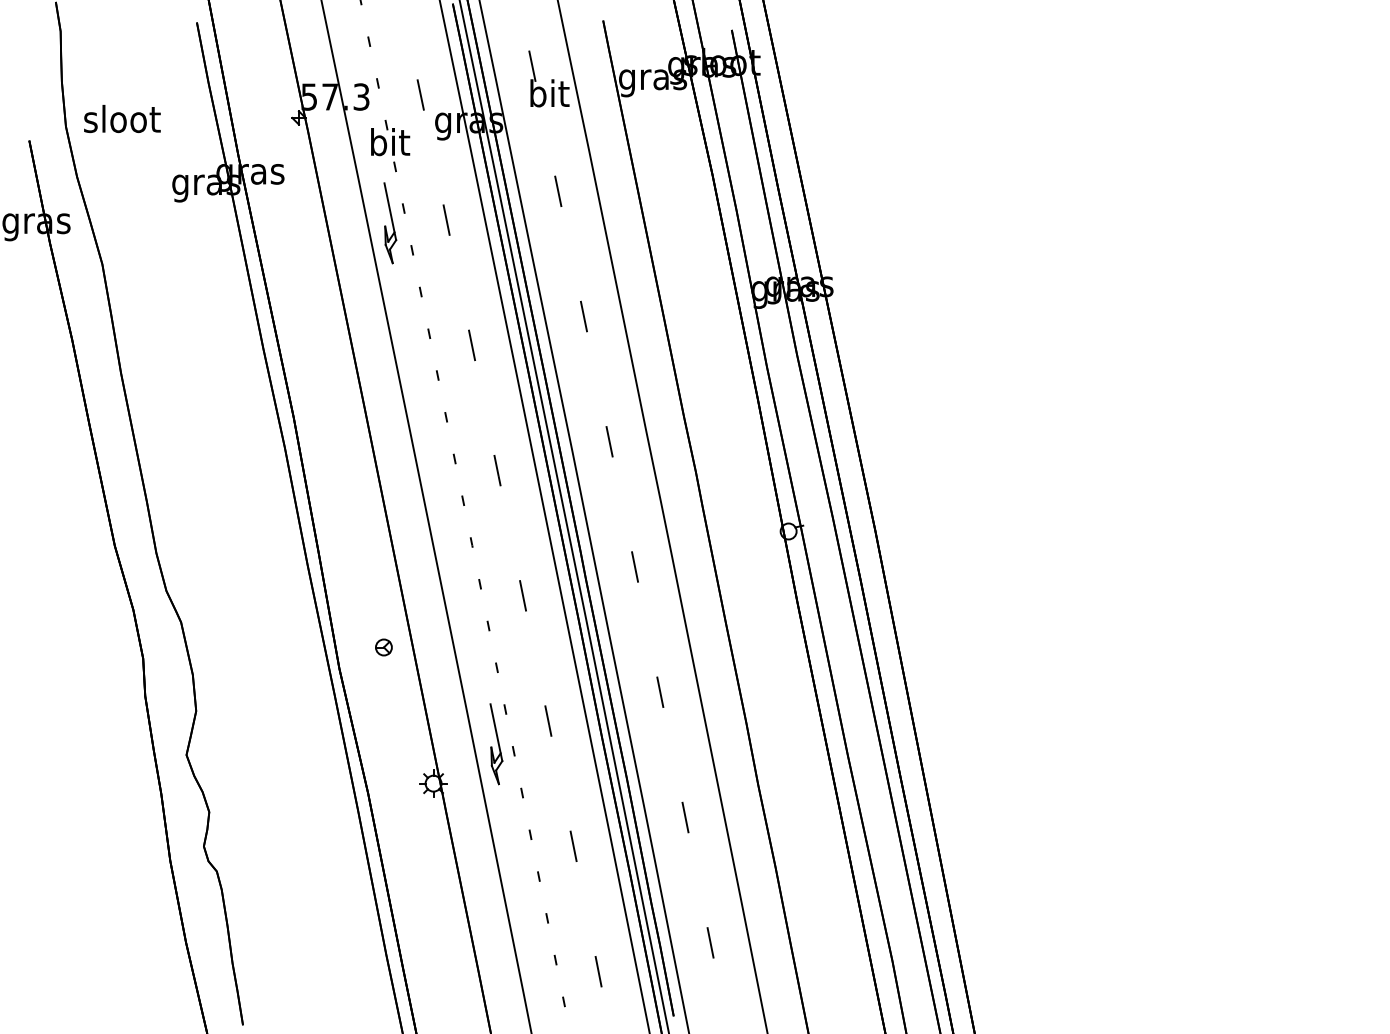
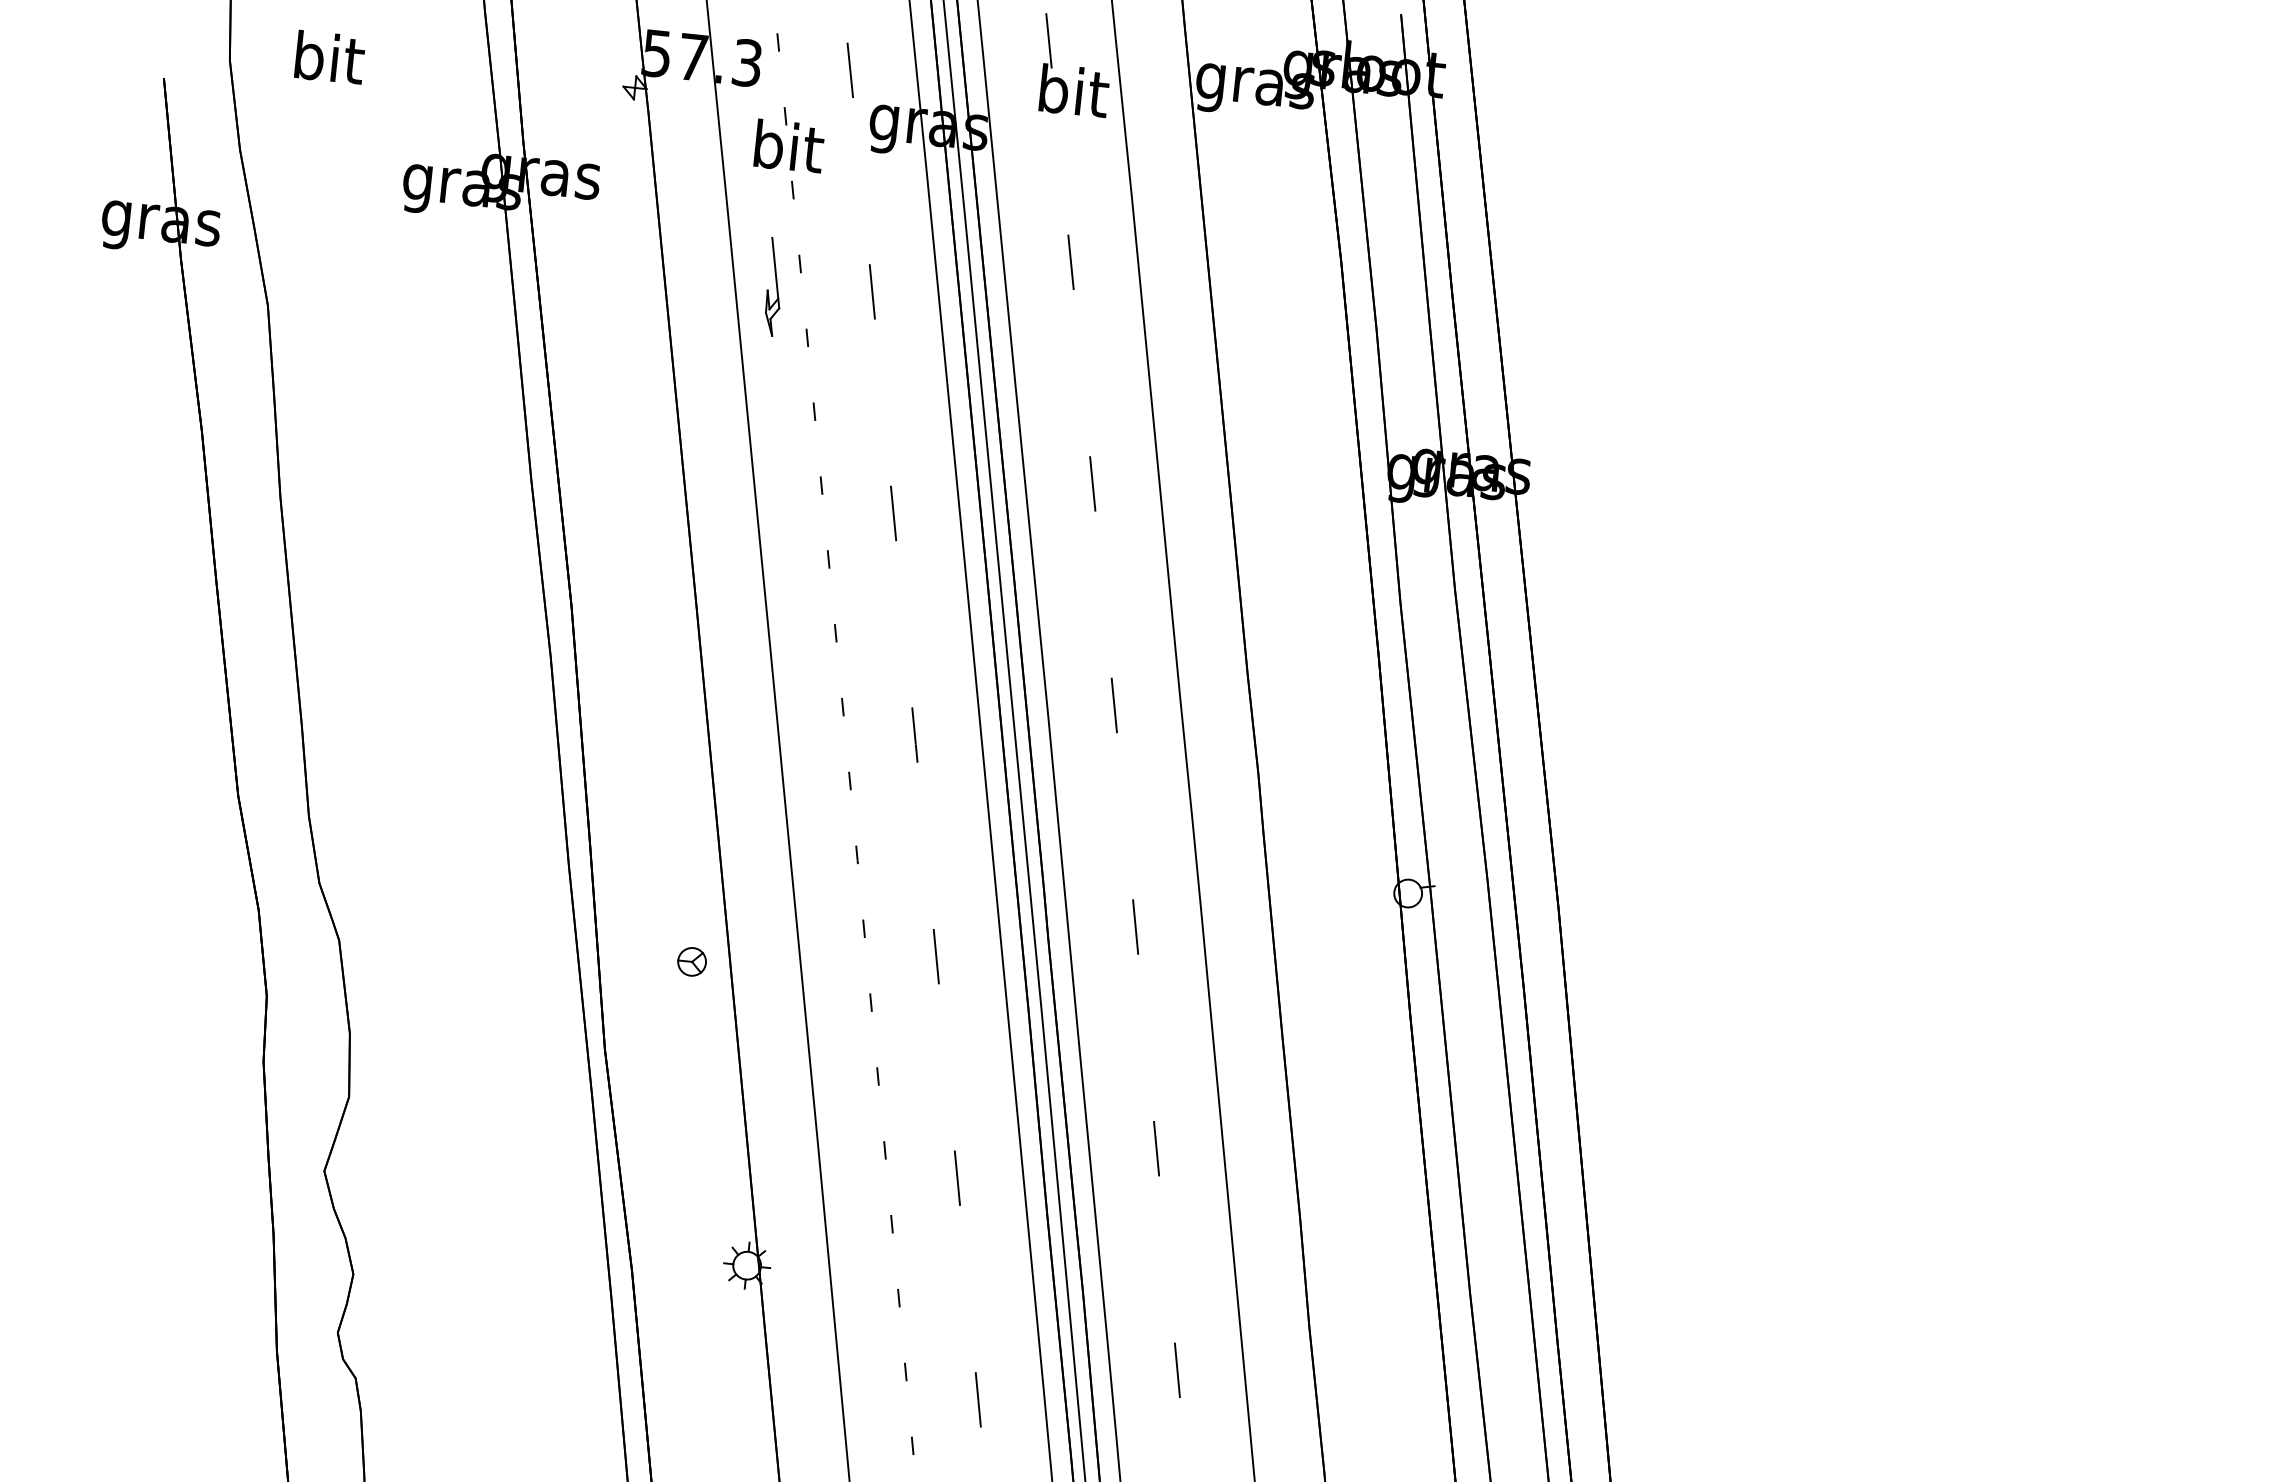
text: (122, 118) -> (329, 56), sloot -> bit
part: (390, 223) -> (774, 287), size x0.7
part: (383, 647) -> (691, 961), moved
part: (496, 744) -> (863, 1209), removed

